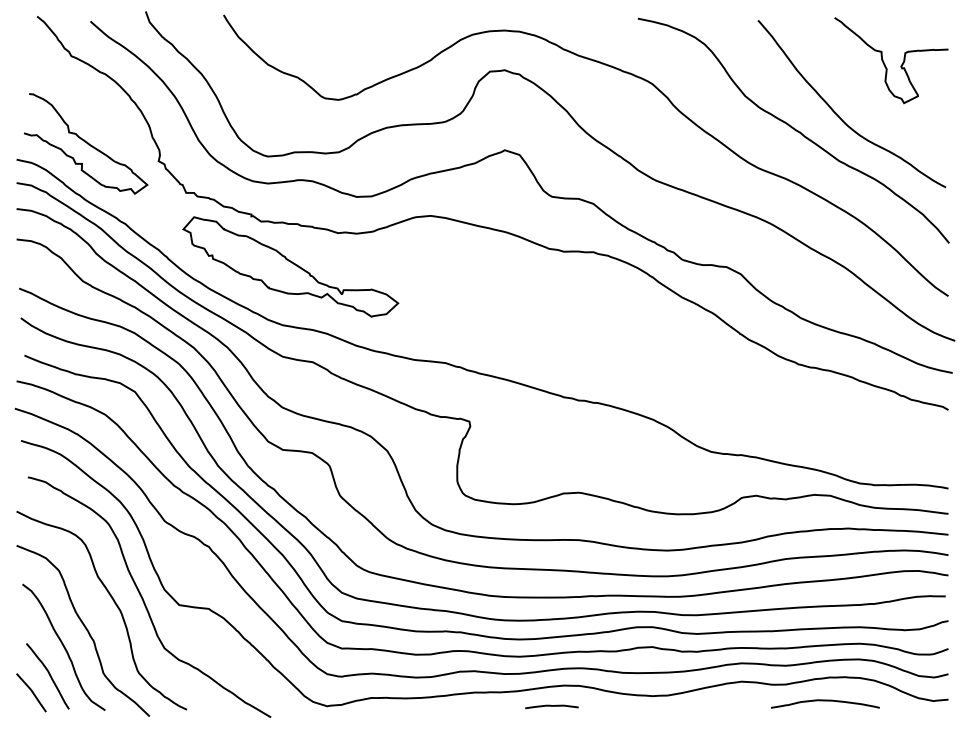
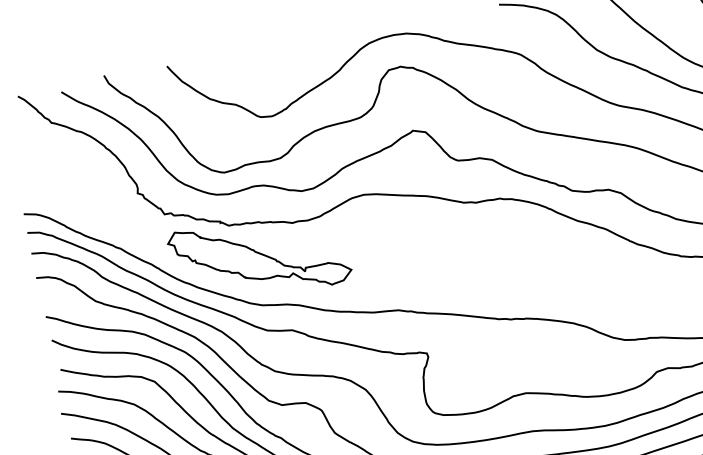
curve: (86, 143) -> (77, 190), removed

